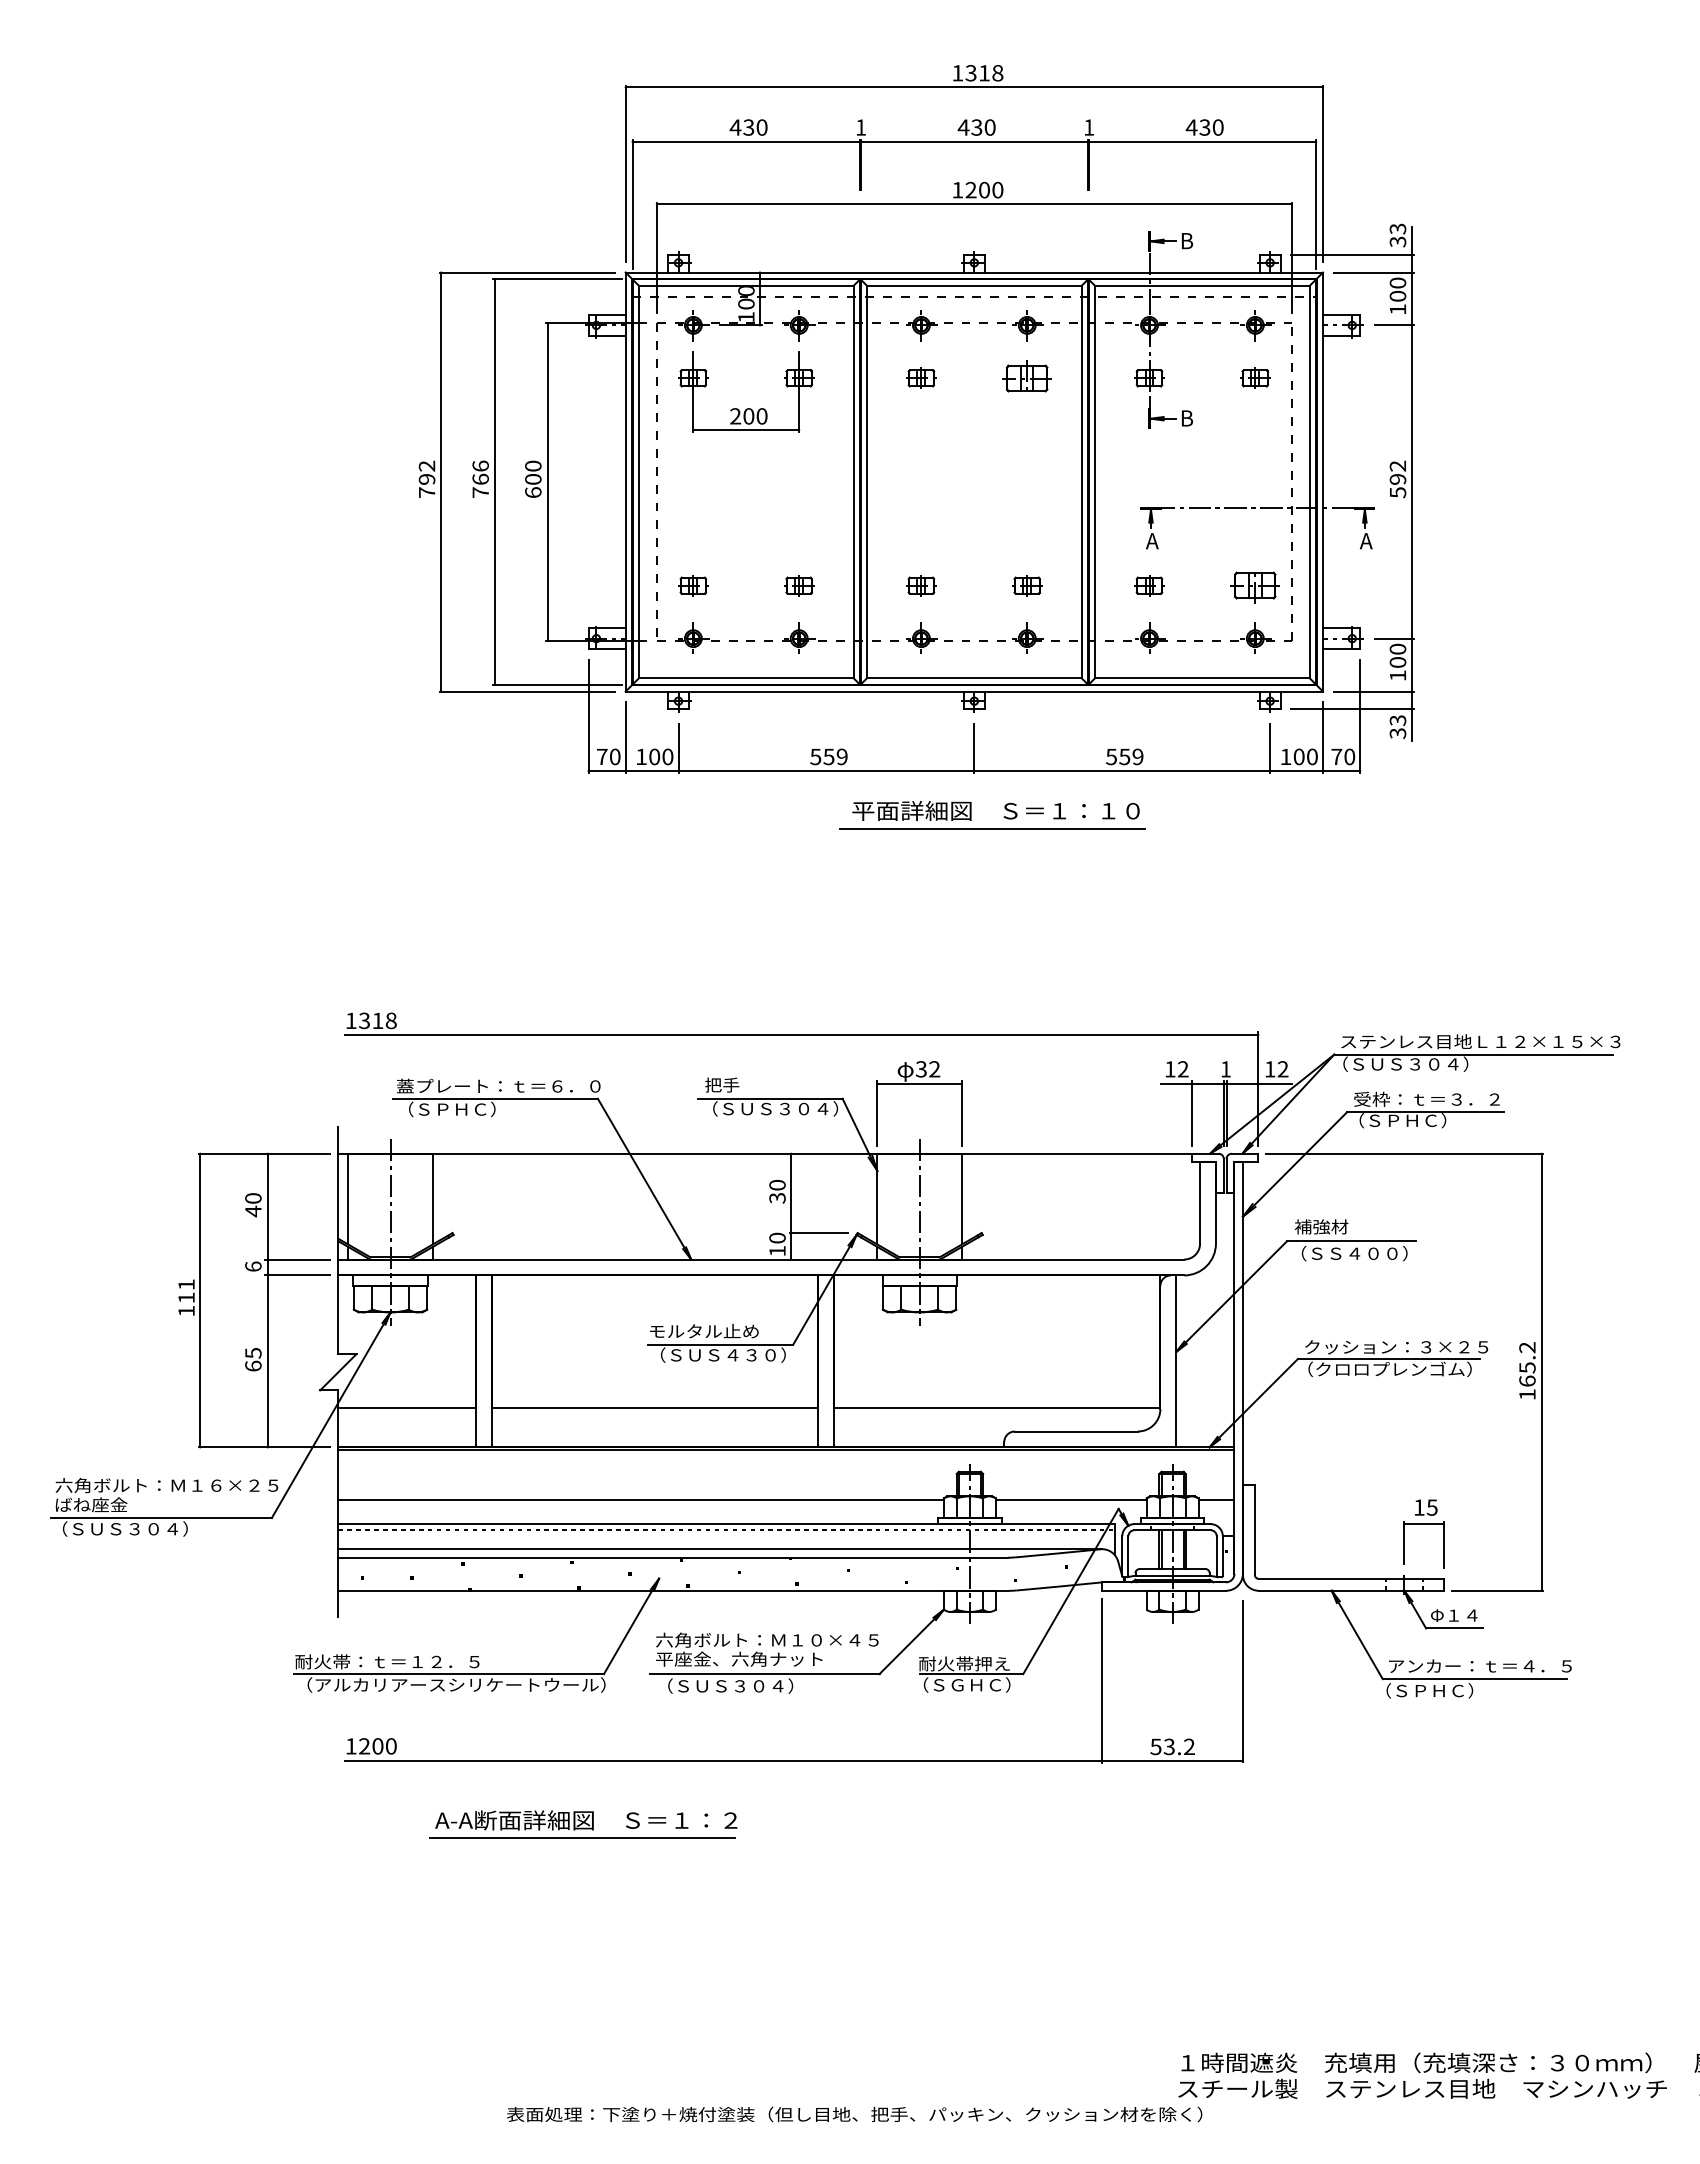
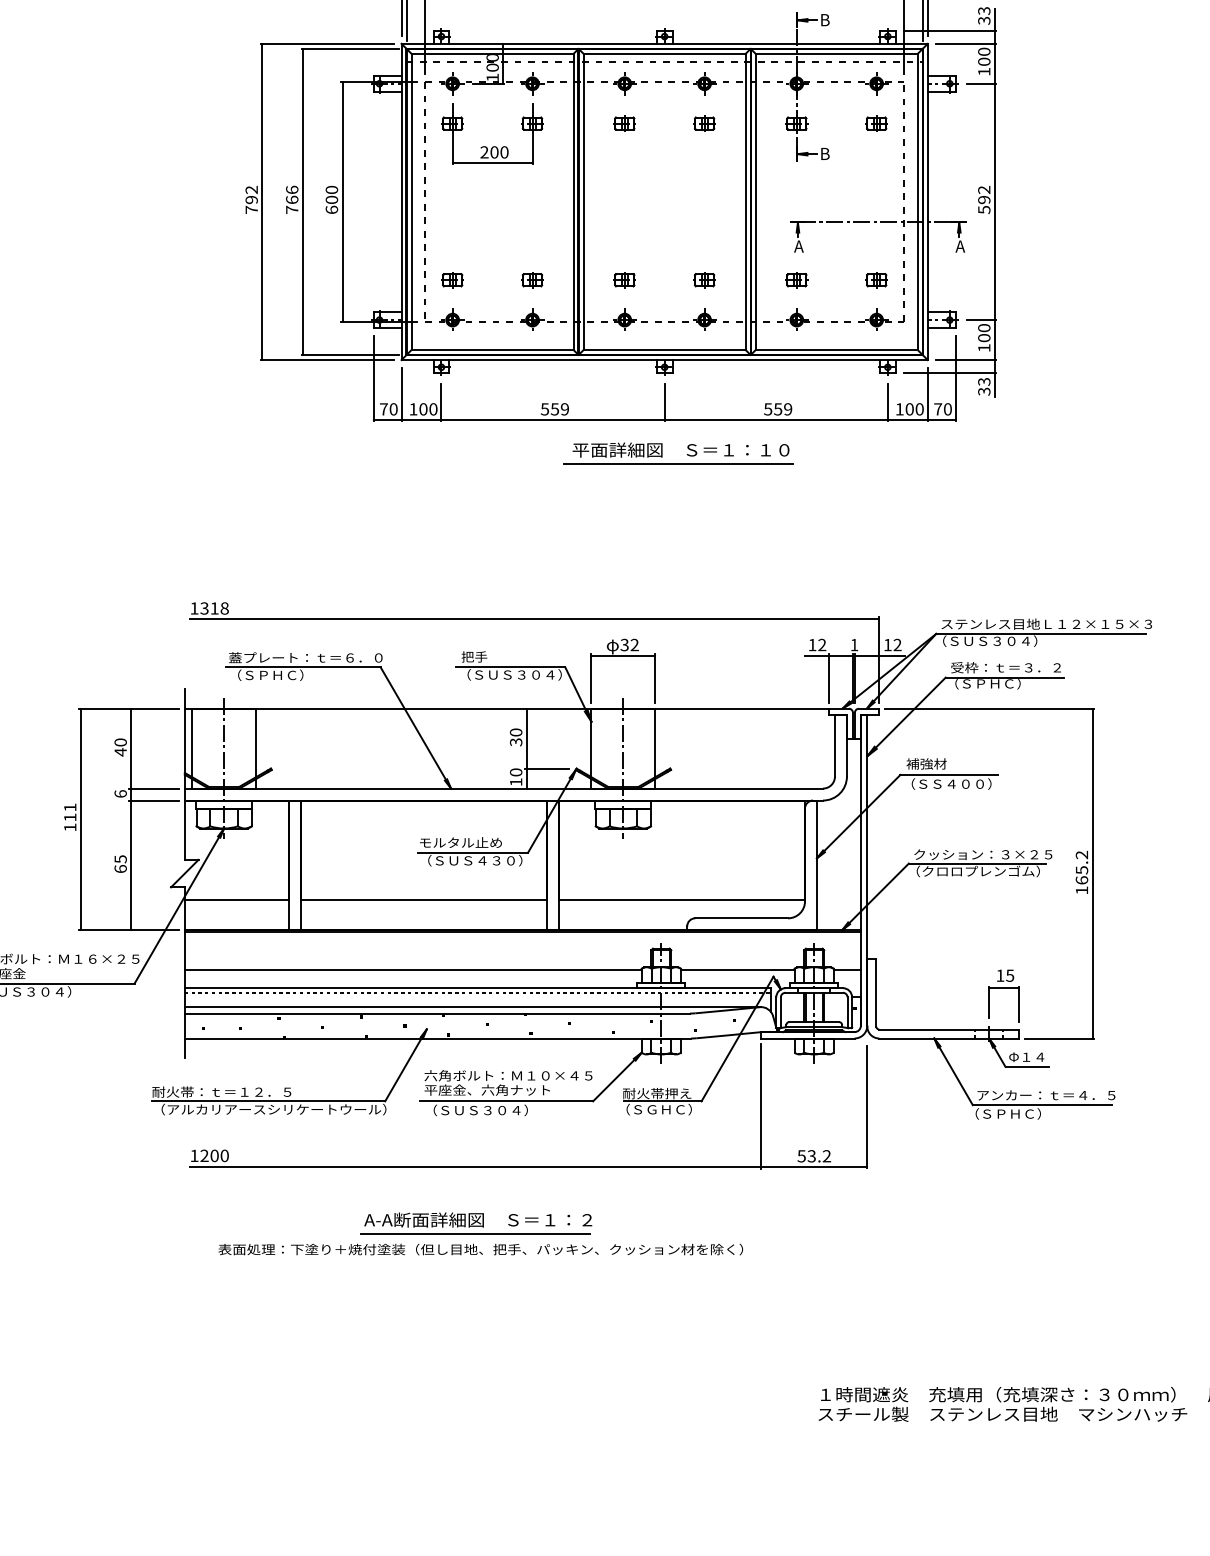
part: (1027, 377) -> (704, 123), size x0.62
part: (1255, 585) -> (876, 280), size x0.62
part: (583, 1824) -> (476, 1223), moved
text: (854, 2114) -> (480, 1249), moved

